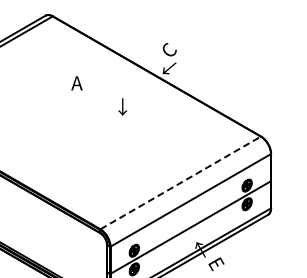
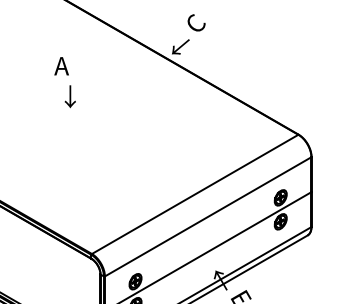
text: (169, 49) -> (196, 22), moved
text: (122, 106) -> (70, 96), moved
line: (180, 182) -> (194, 193), dashed -> solid

